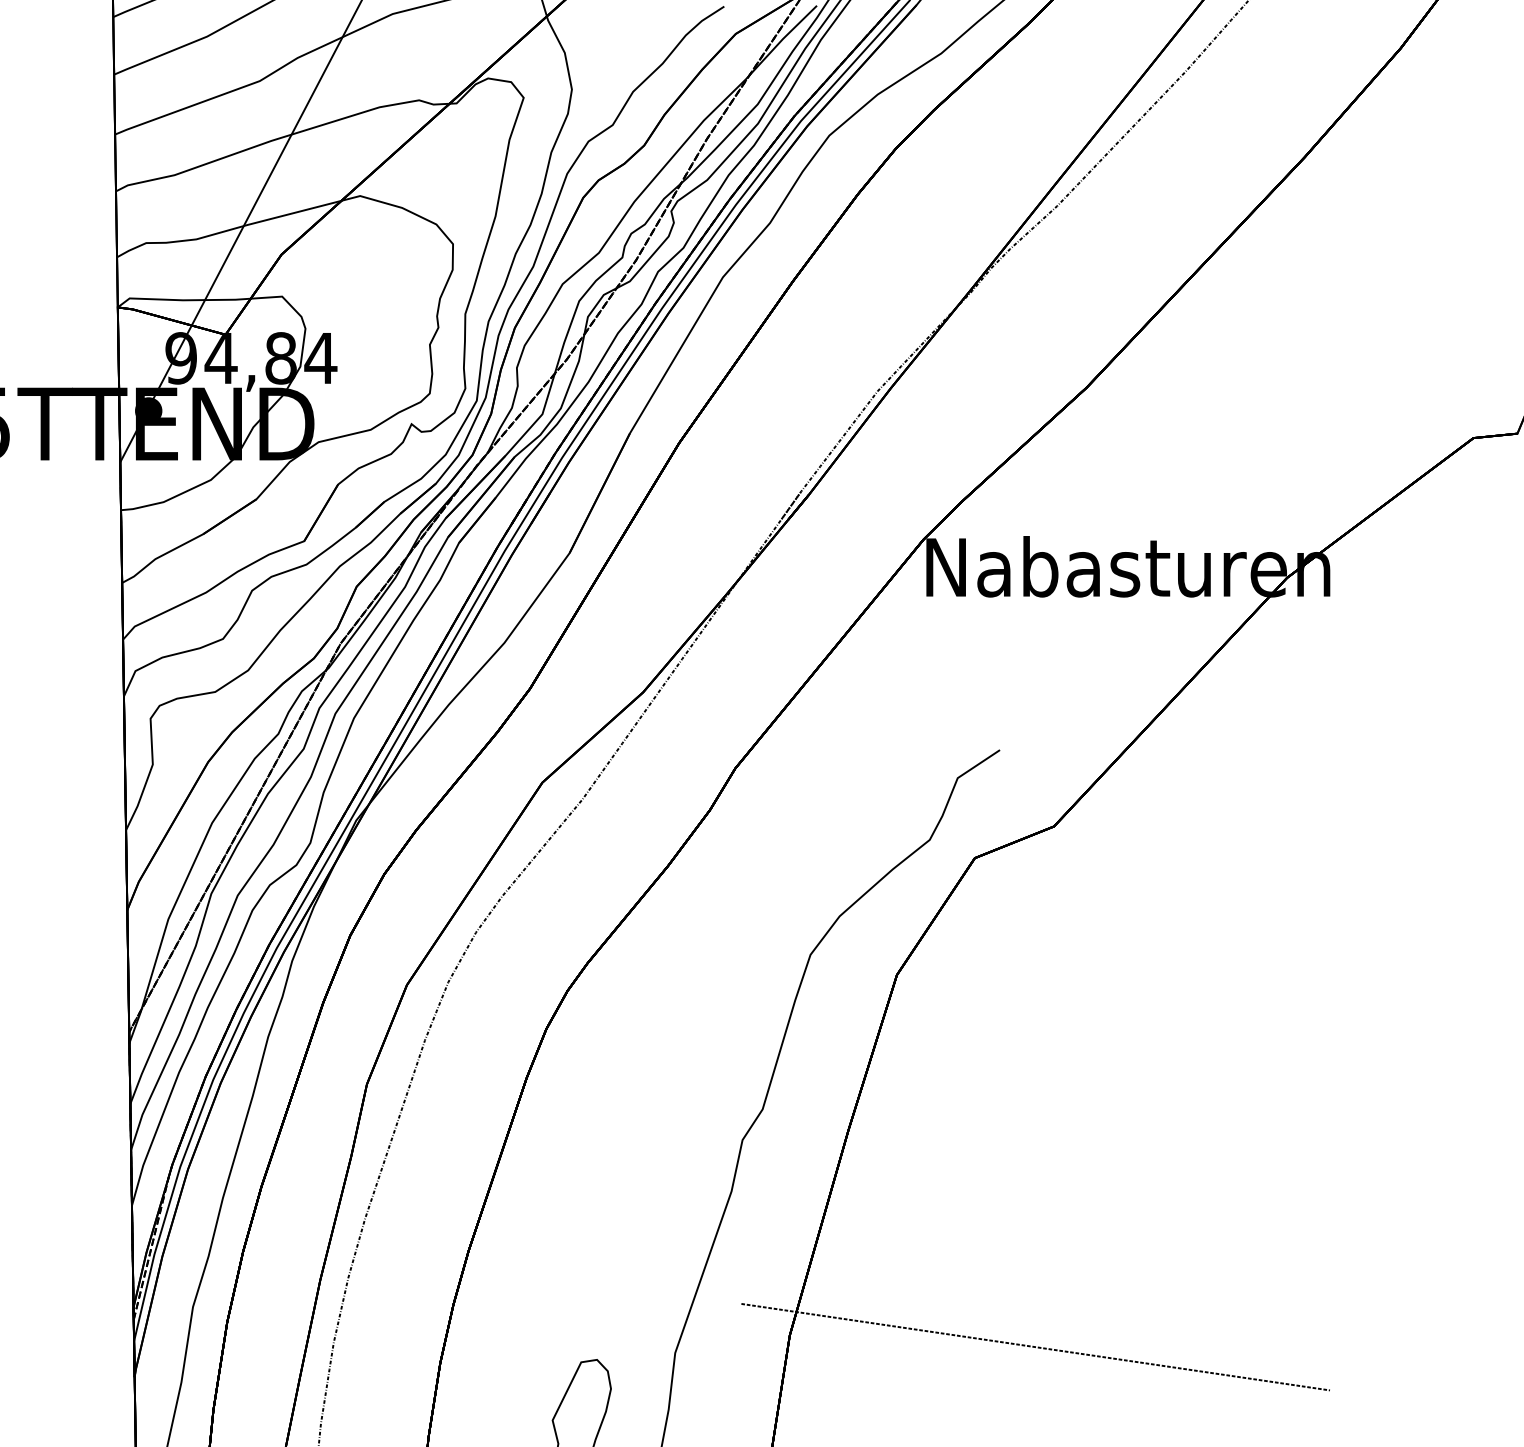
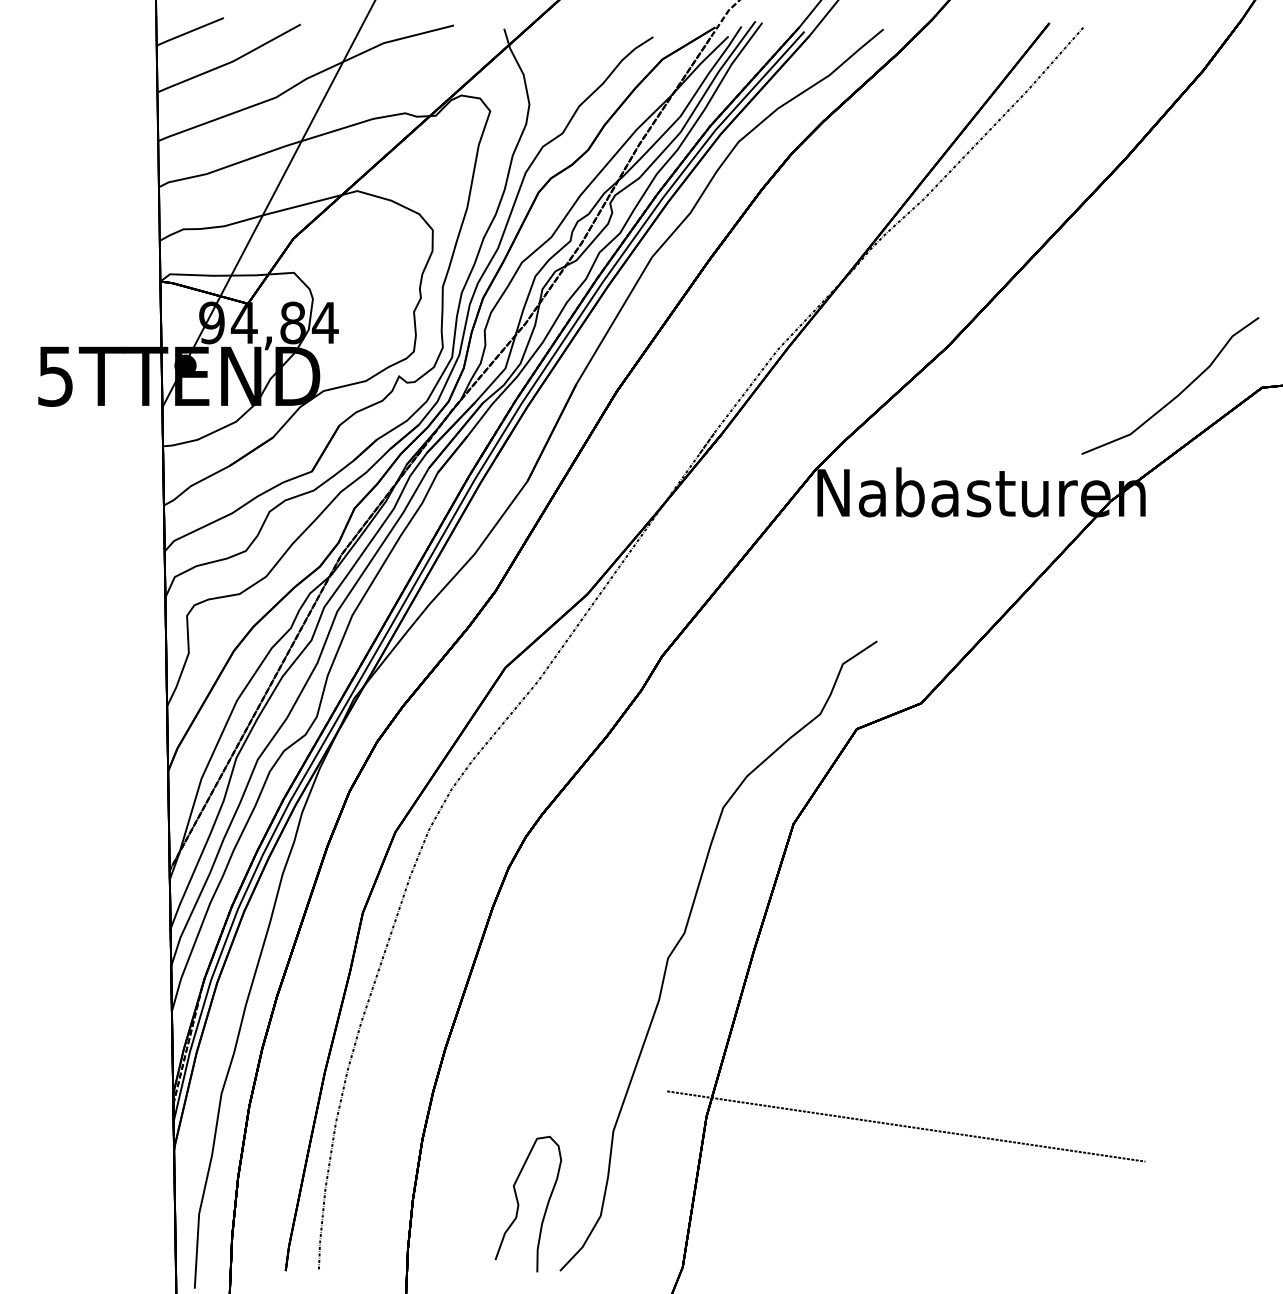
curve: (1369, 446) -> (1177, 394), added

